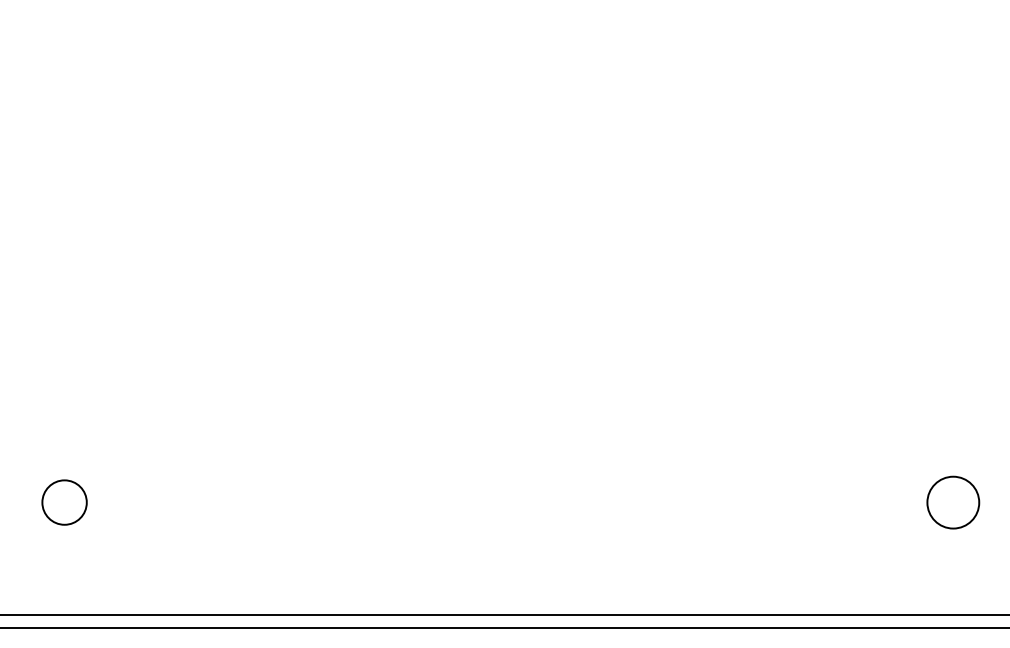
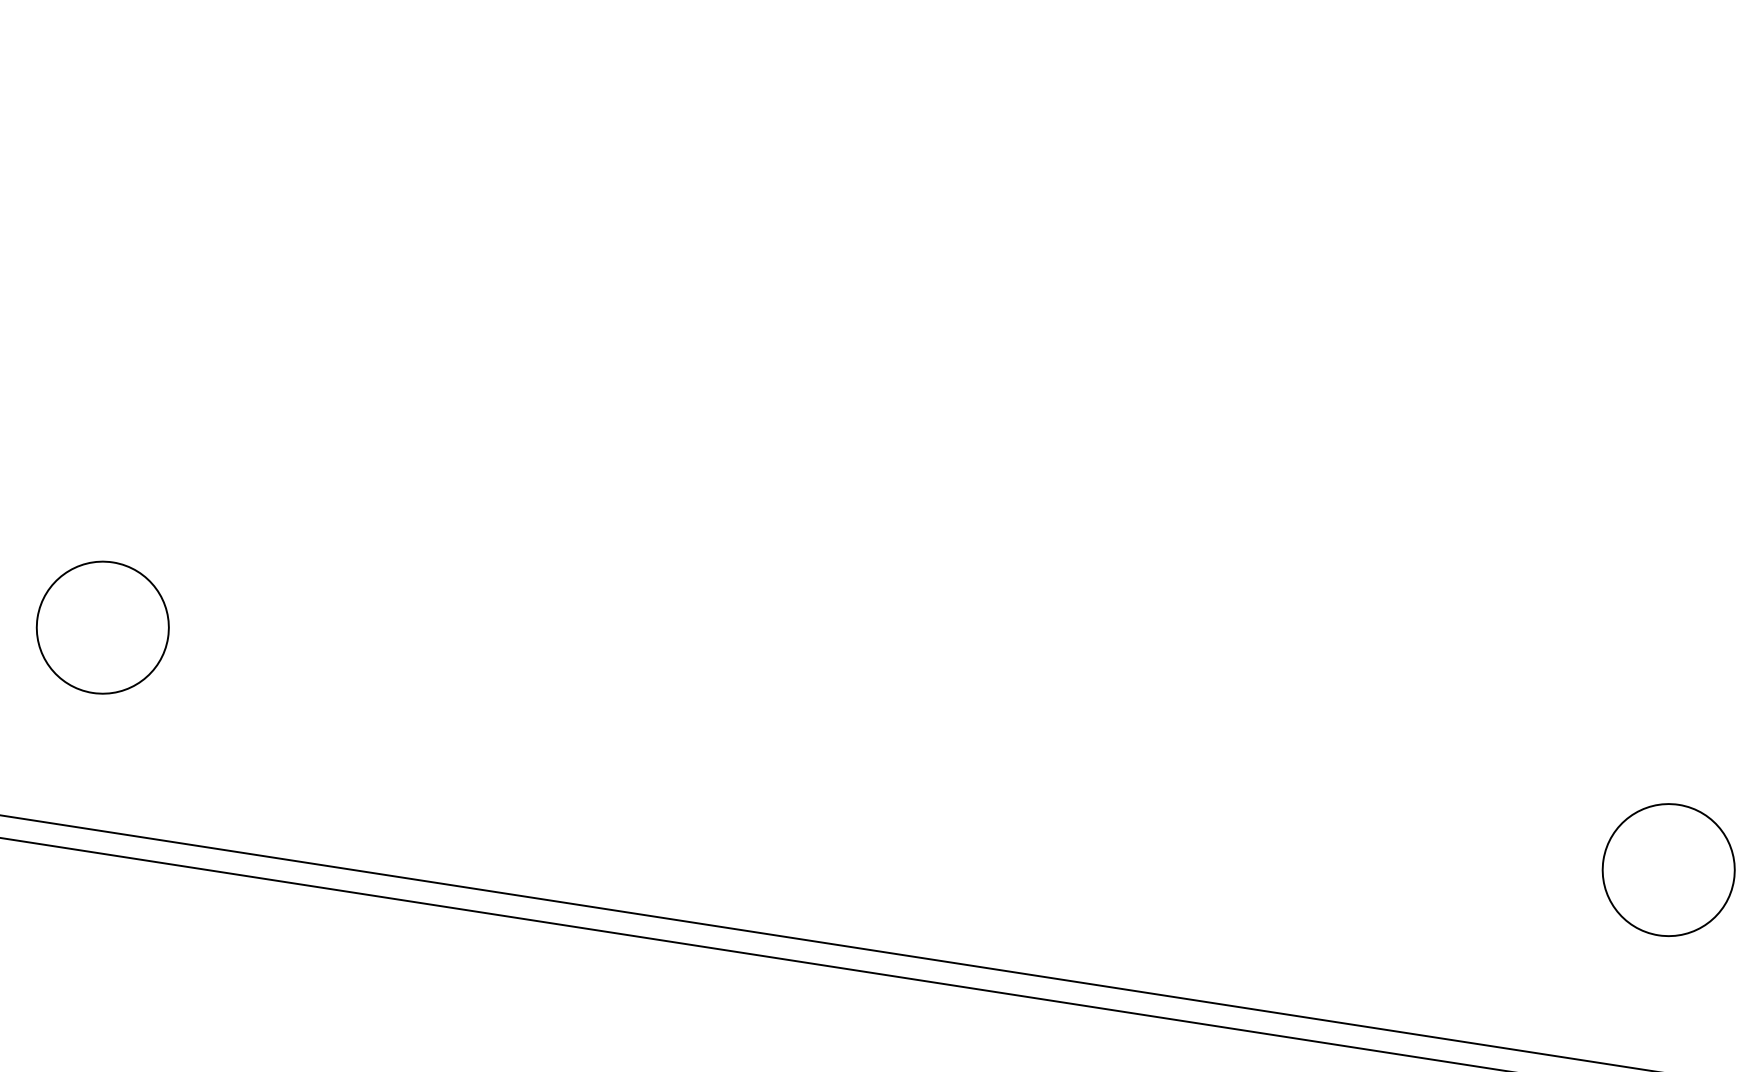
circle: (64, 502) -> (102, 627), size x1.67
circle: (953, 502) -> (1669, 869), size x1.43

